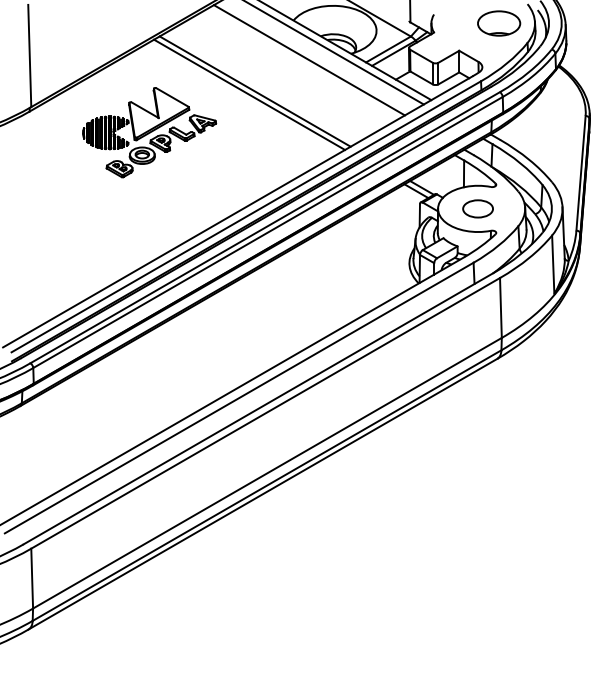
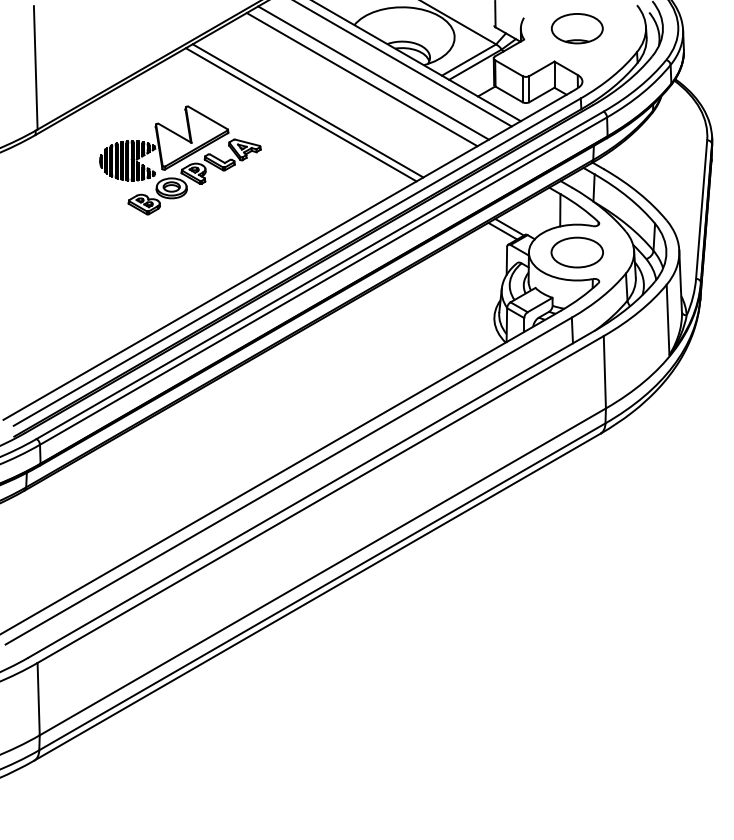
part: (499, 23) -> (577, 28), moved
line: (299, 65) -> (361, 79), added
part: (477, 208) -> (576, 252), size x1.43

